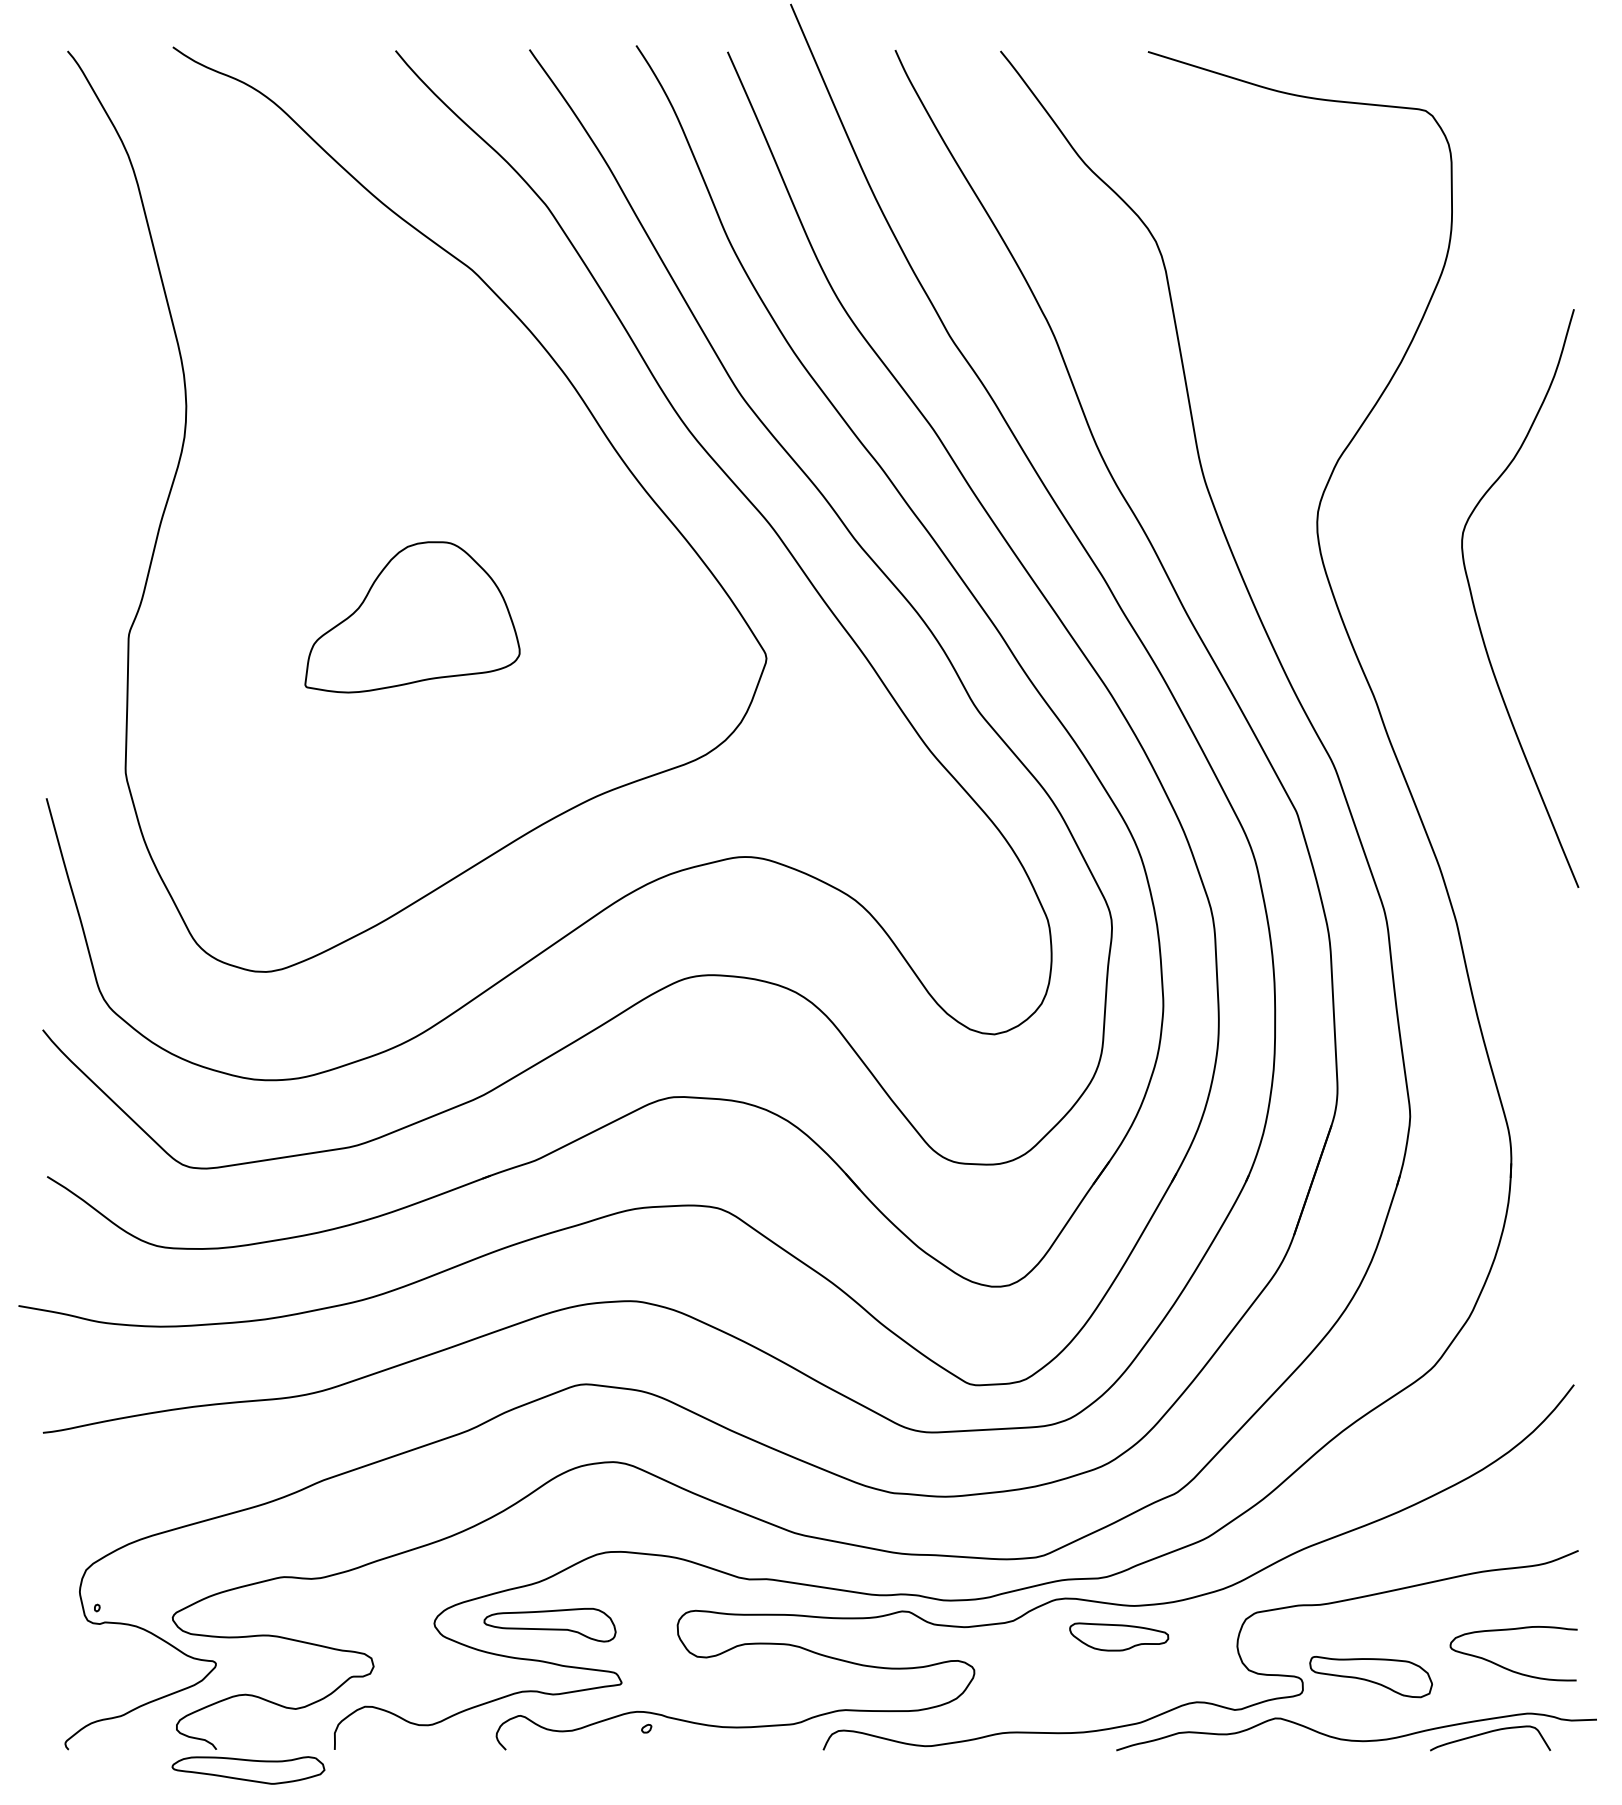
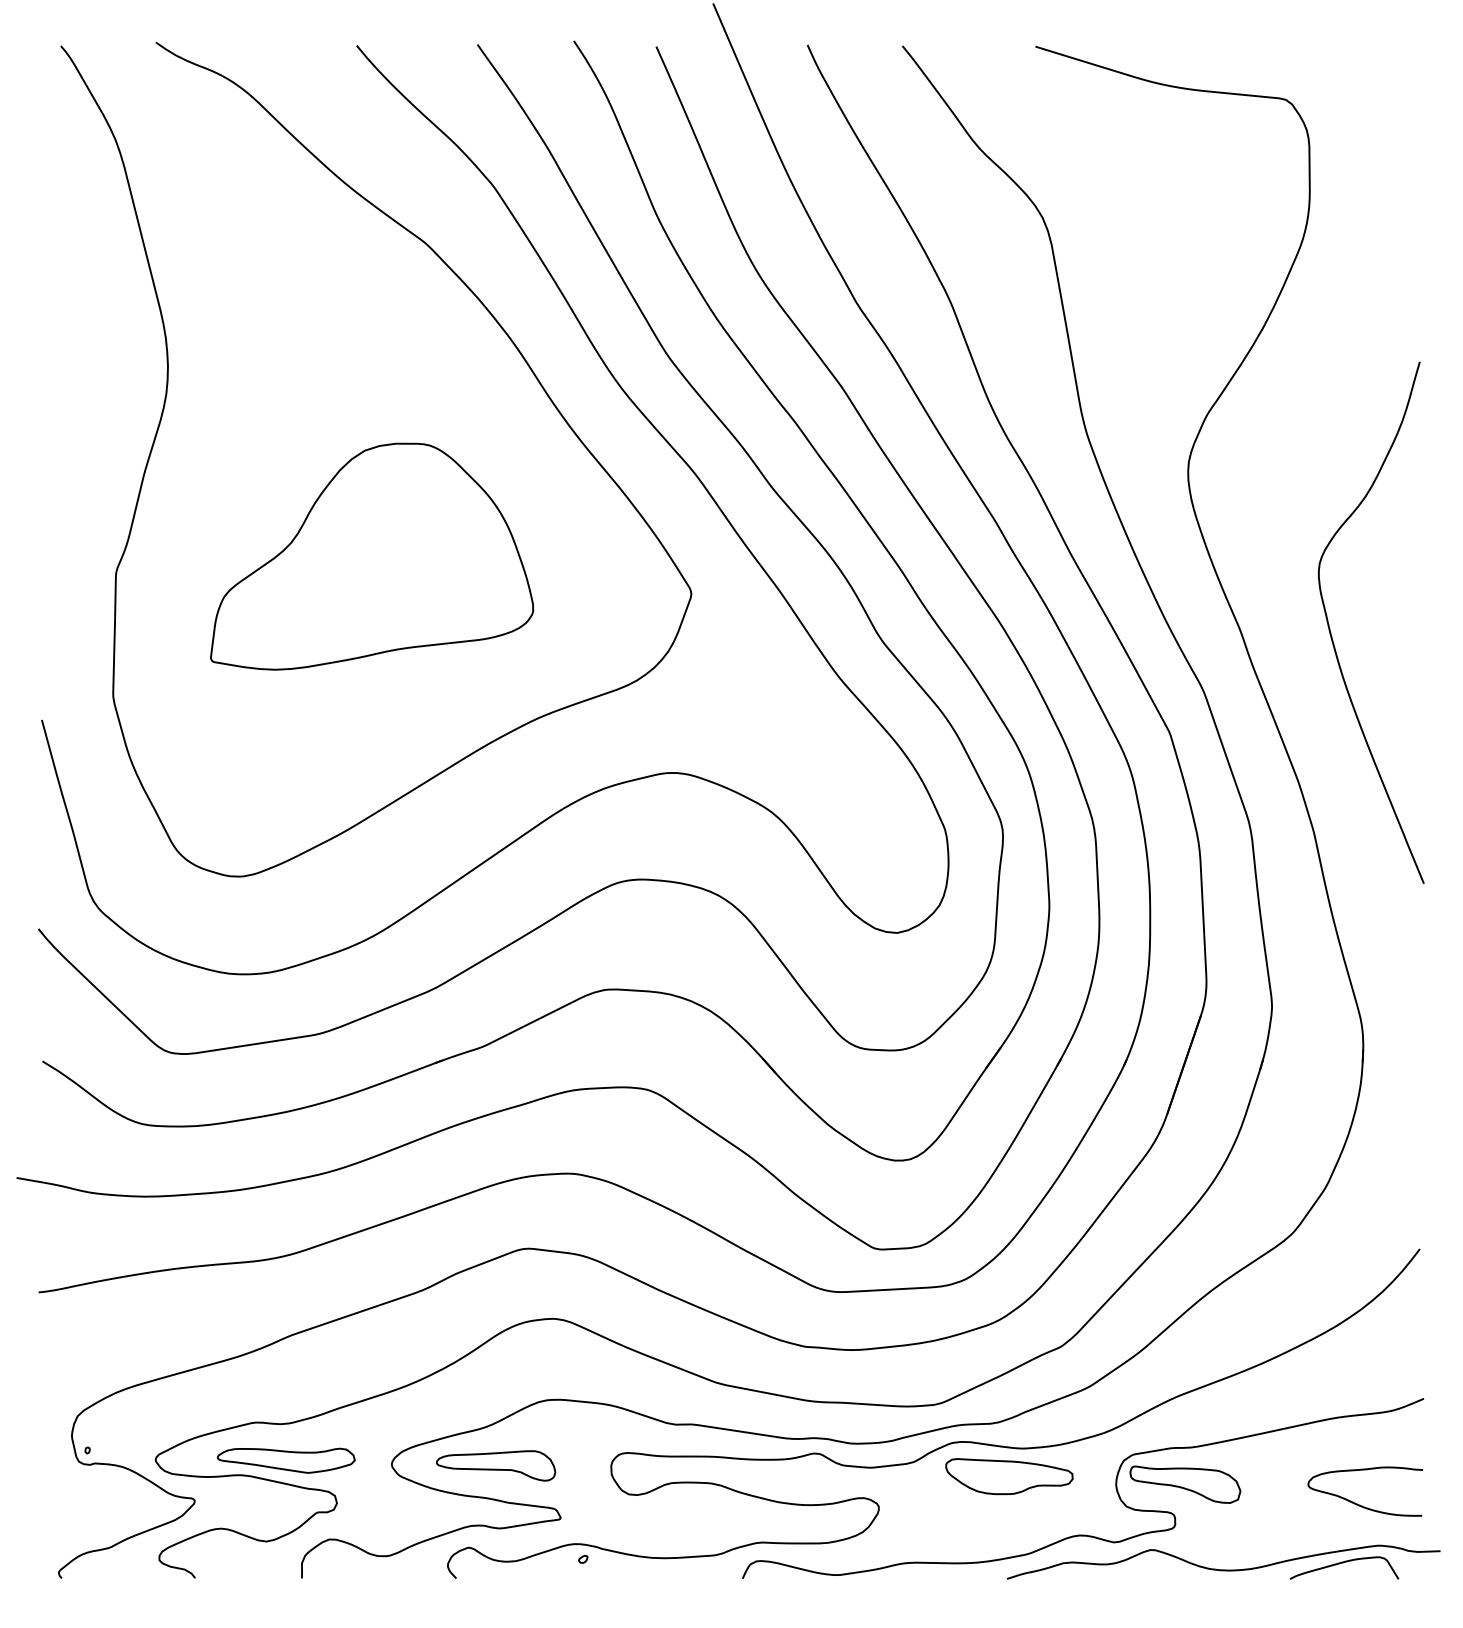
curve: (1476, 611) -> (1331, 634), moved
part: (412, 617) -> (372, 556), size x1.67
part: (1119, 1636) -> (1009, 1476), size x1.43
part: (1370, 1677) -> (1184, 1485), moved
part: (248, 1770) -> (286, 1460), moved

